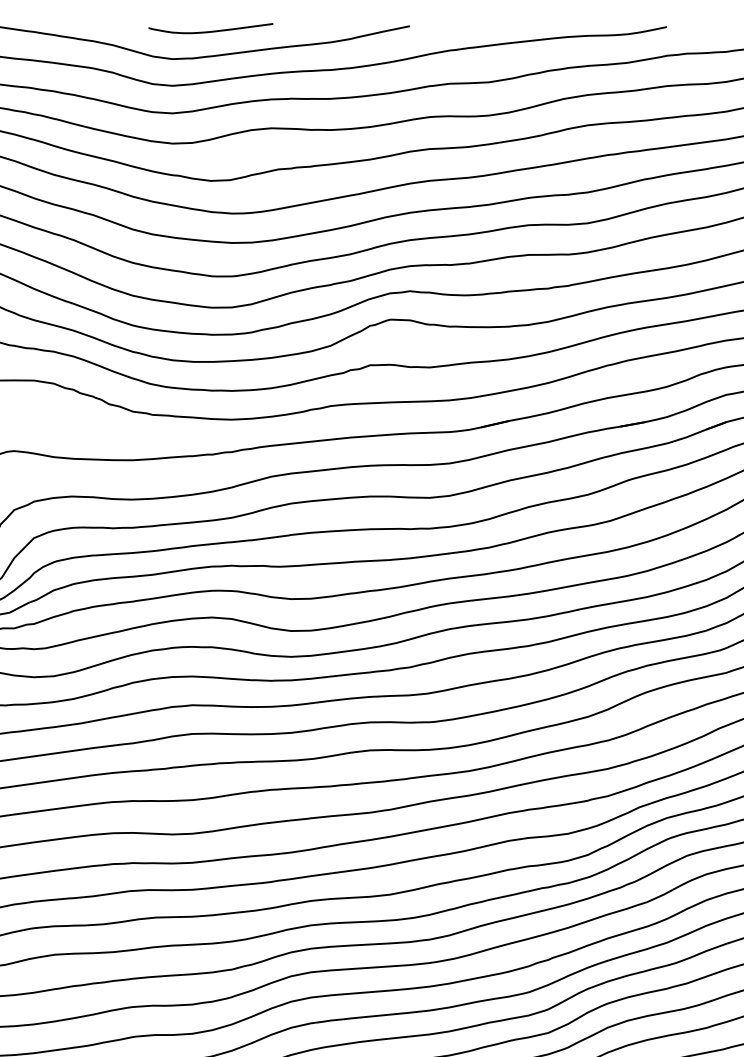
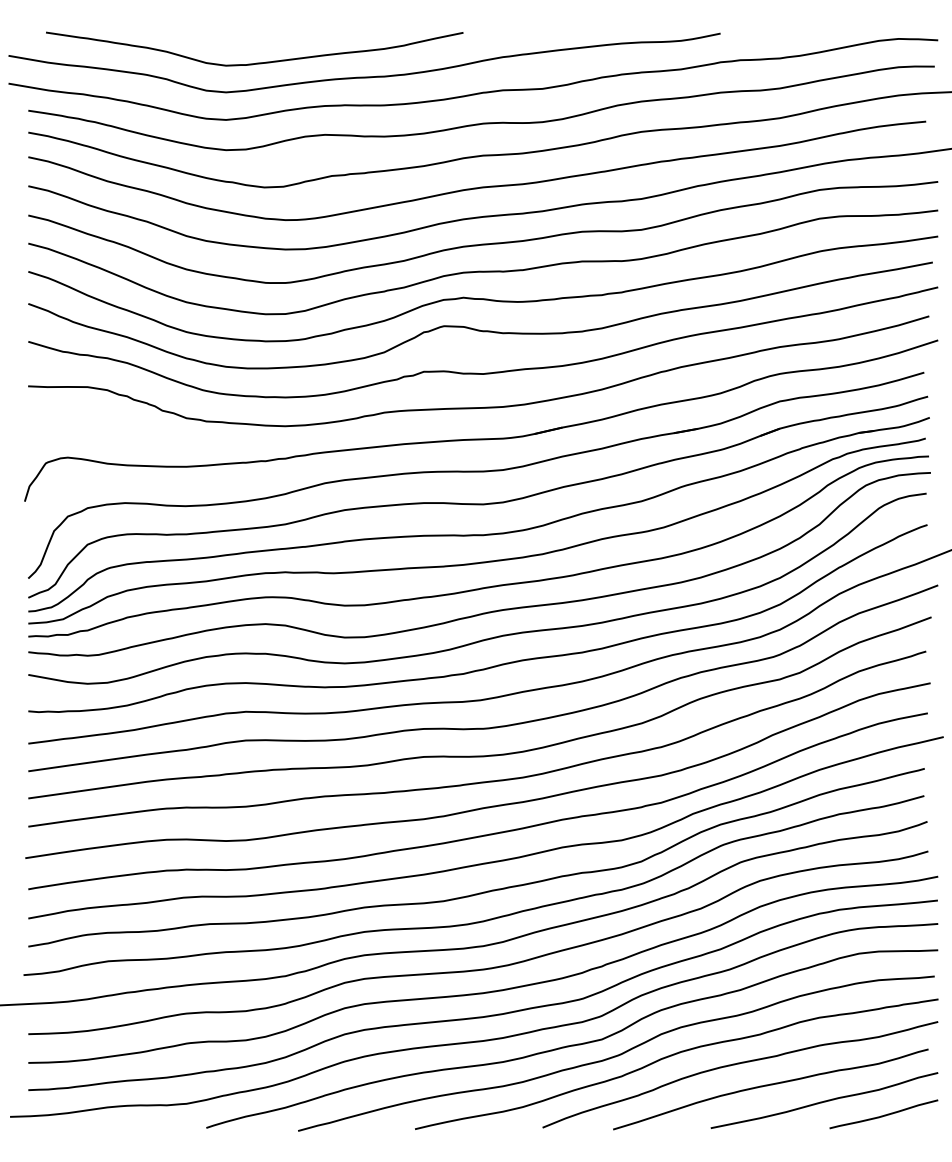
curve: (210, 30) -> (264, 37), removed

